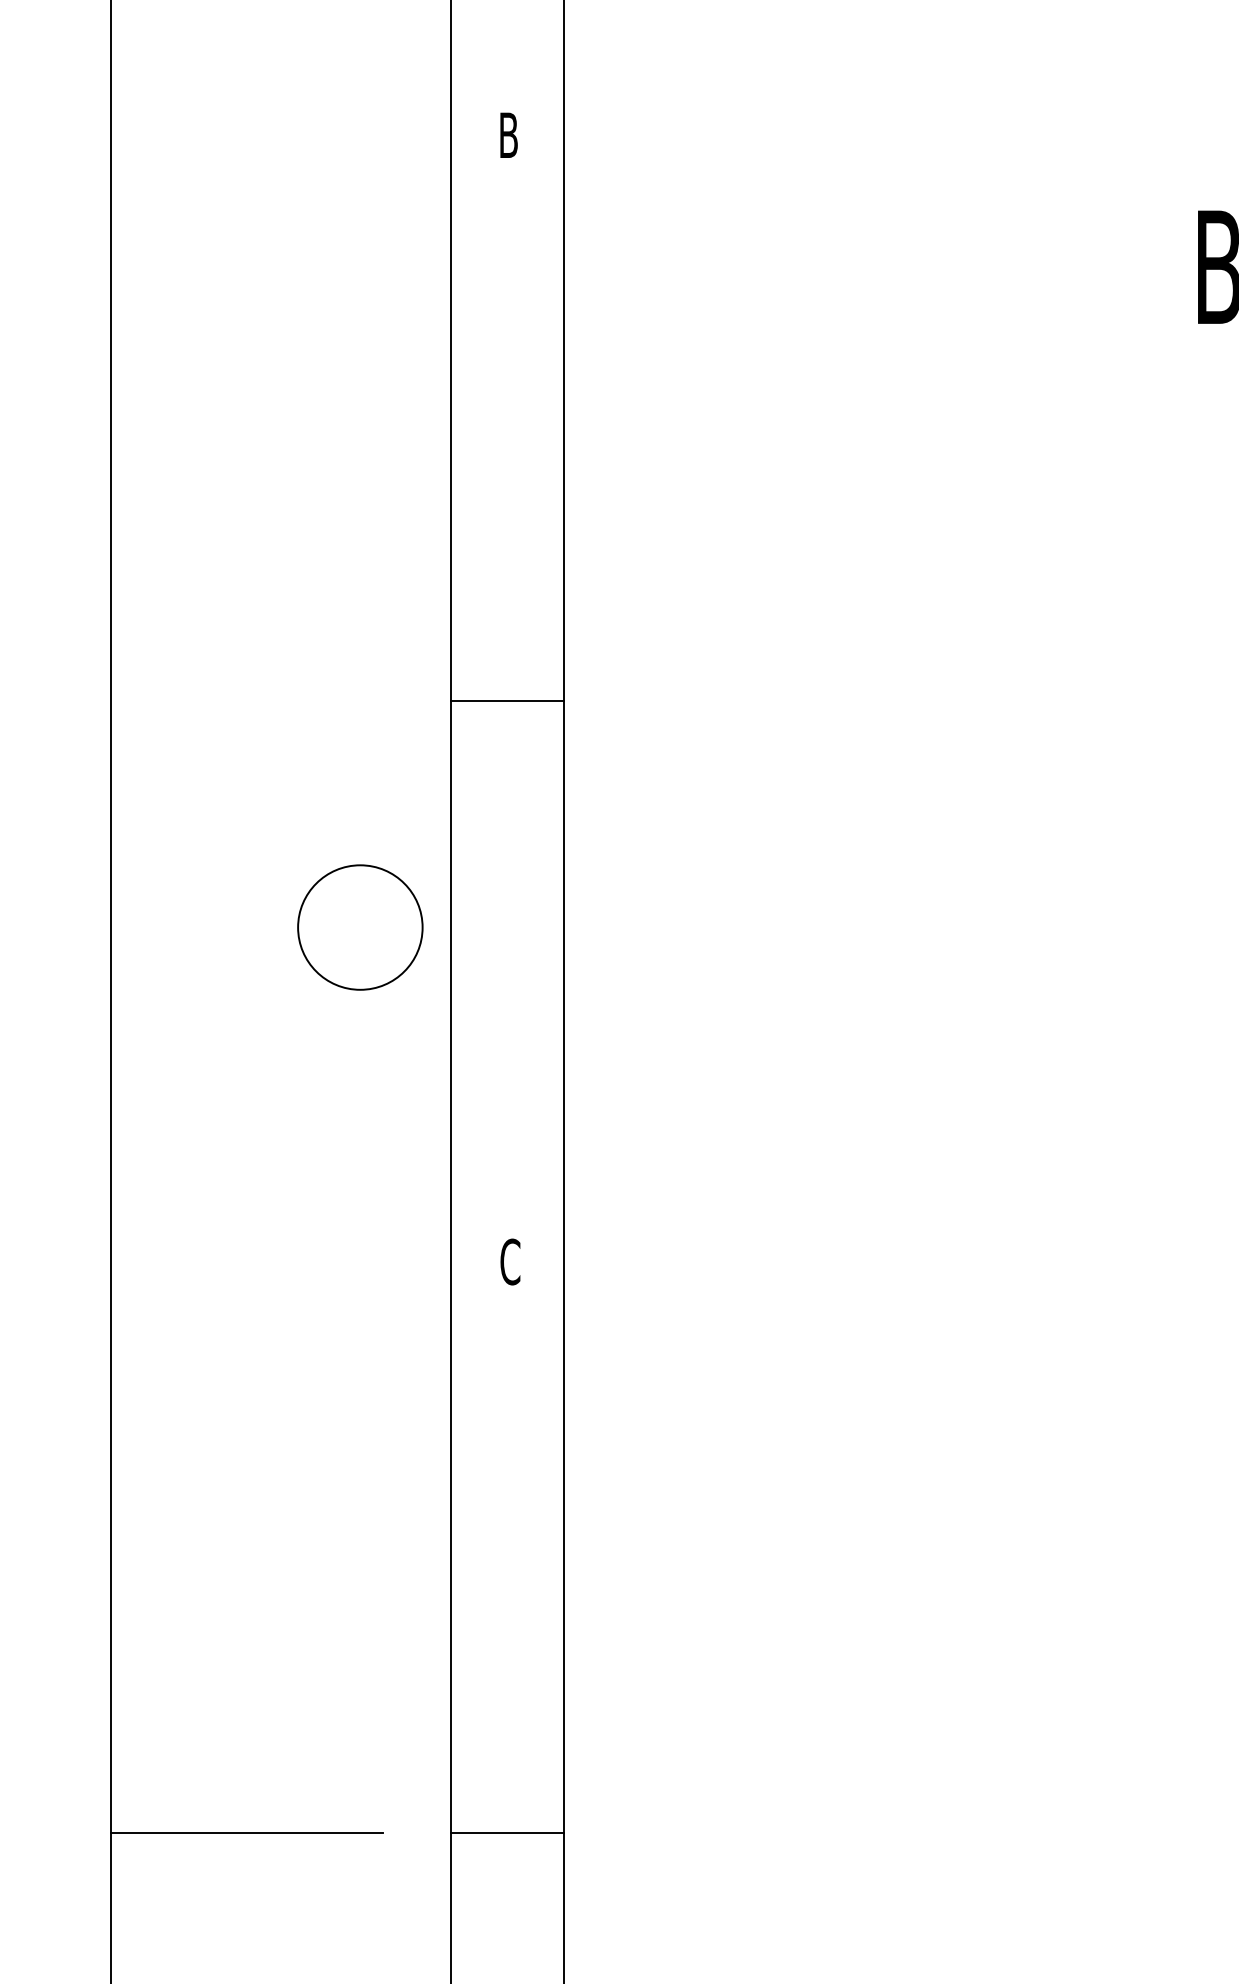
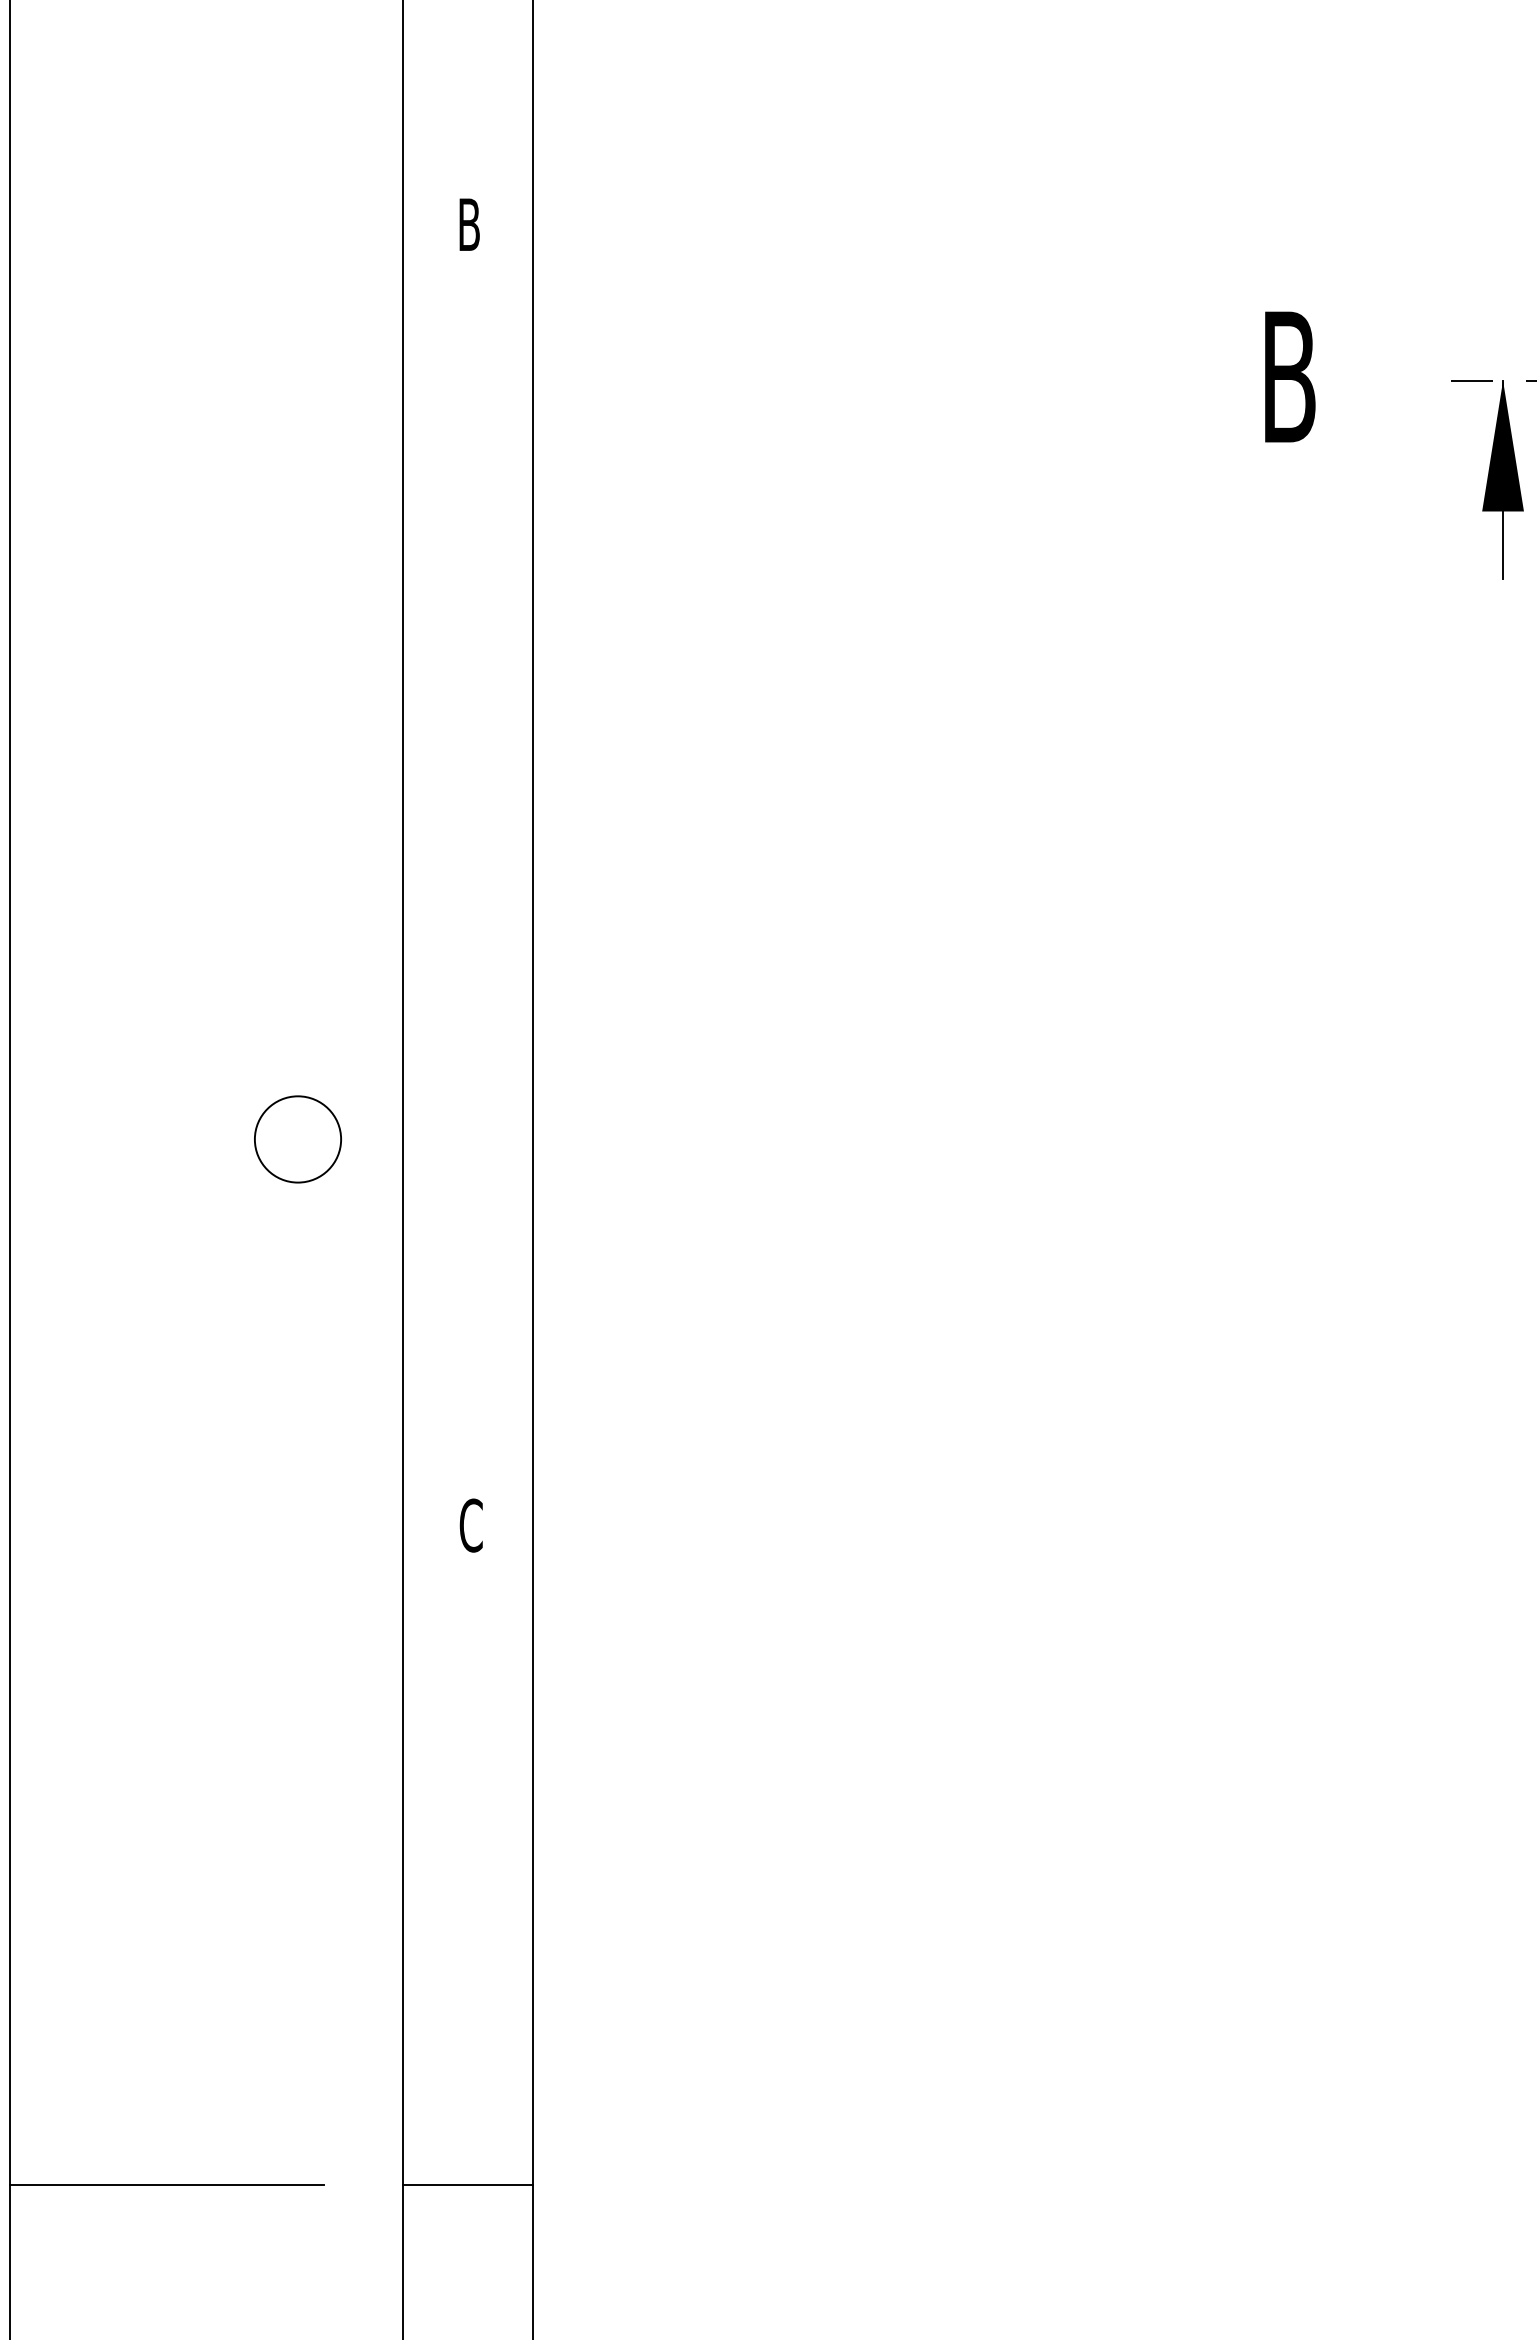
line: (507, 701) -> (467, 878), removed
circle: (359, 927) -> (297, 1139), size x0.6

